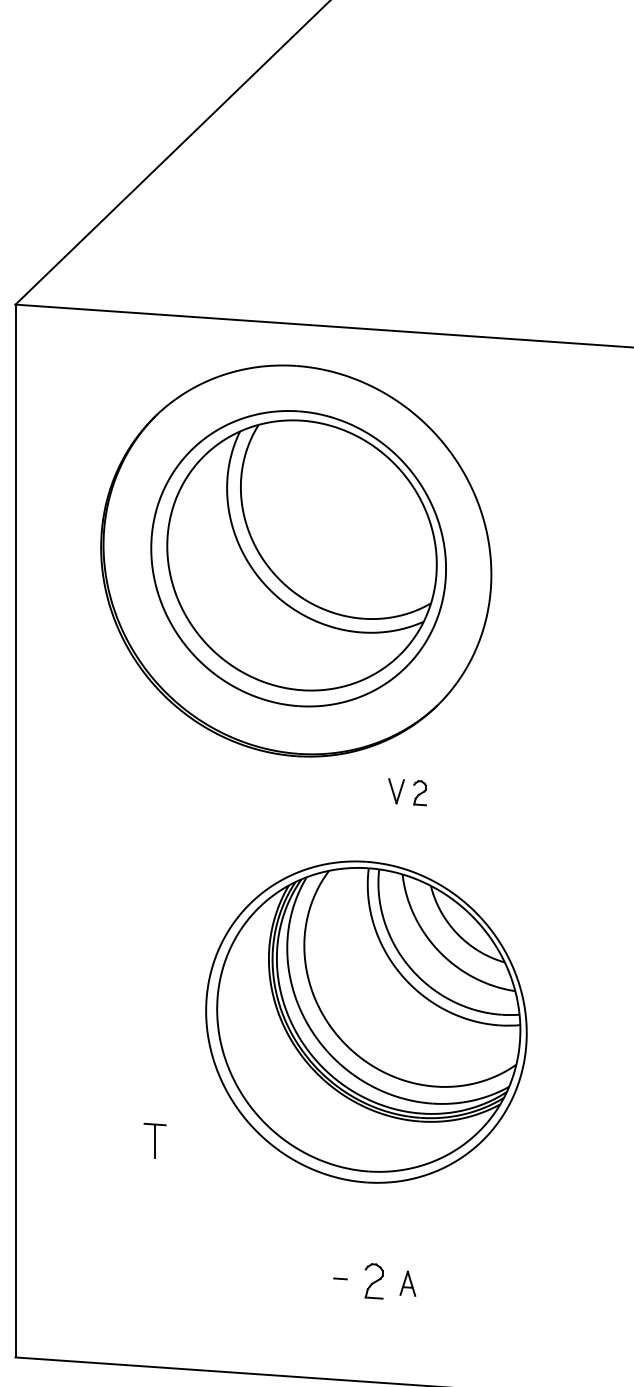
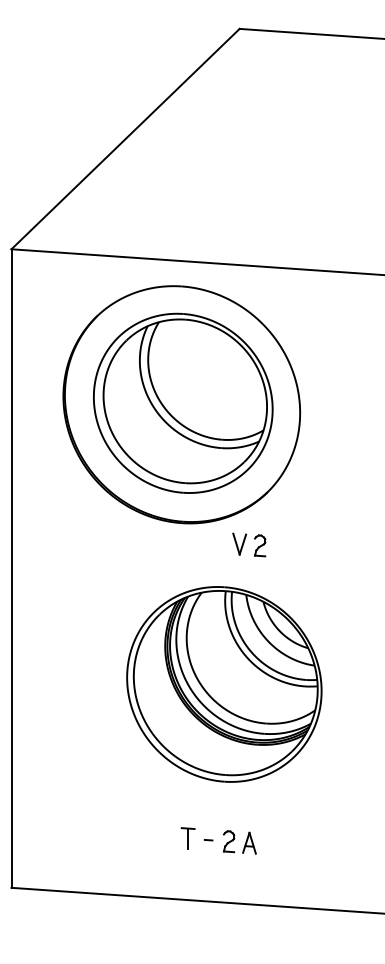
part: (407, 791) -> (249, 544), size x1.43
part: (153, 1140) -> (187, 838), moved
part: (407, 1282) -> (249, 842), size x1.43

